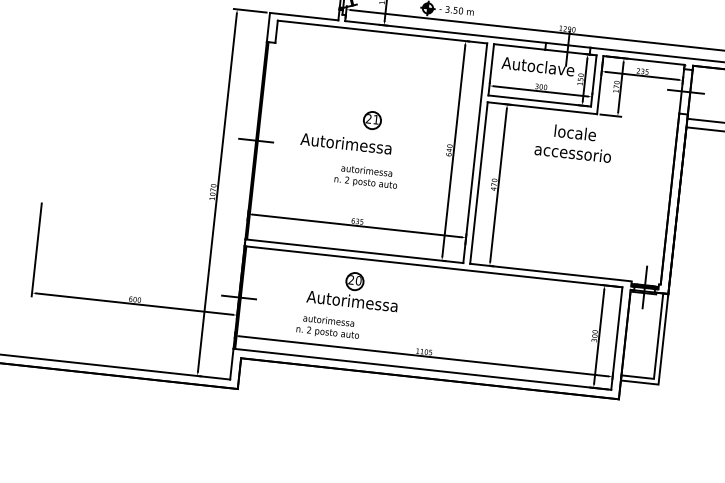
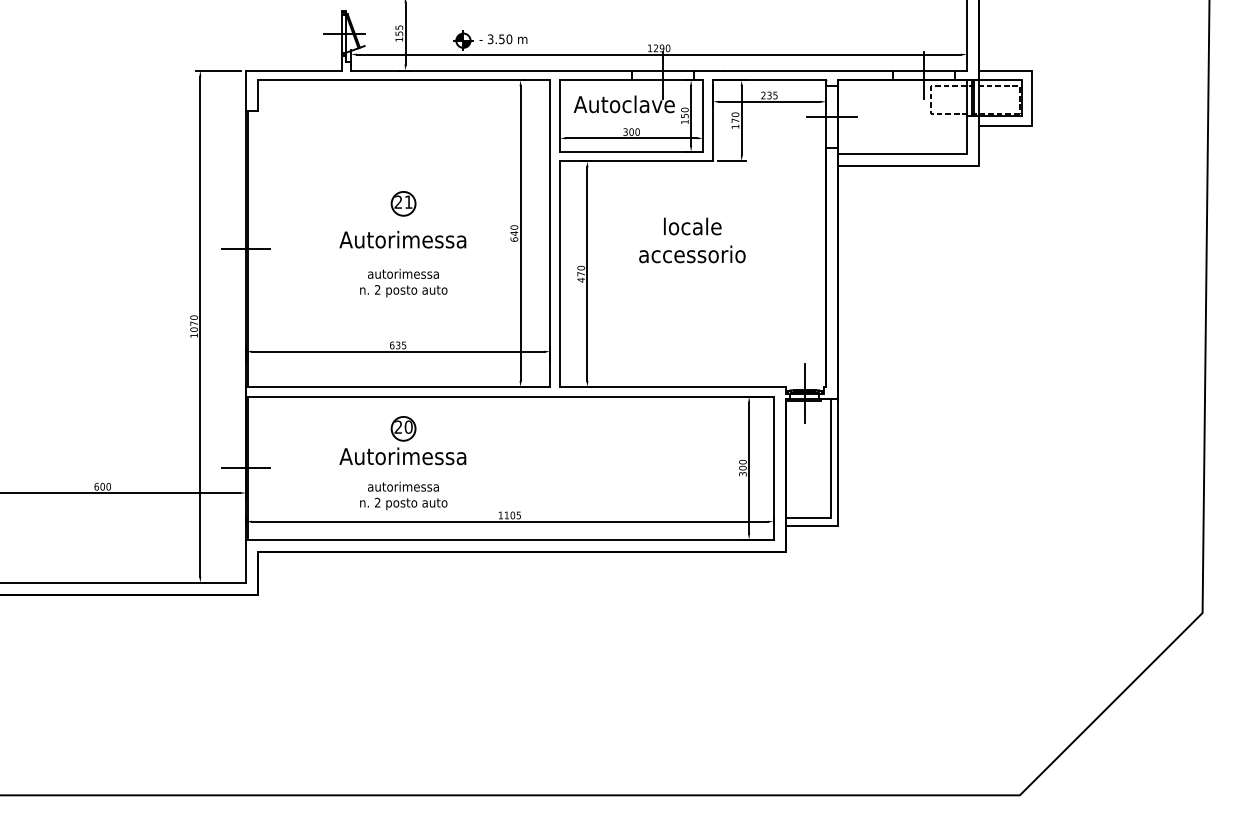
text: (574, 142) -> (692, 240), moved
text: (345, 143) -> (402, 239), moved
text: (328, 326) -> (403, 495), moved

